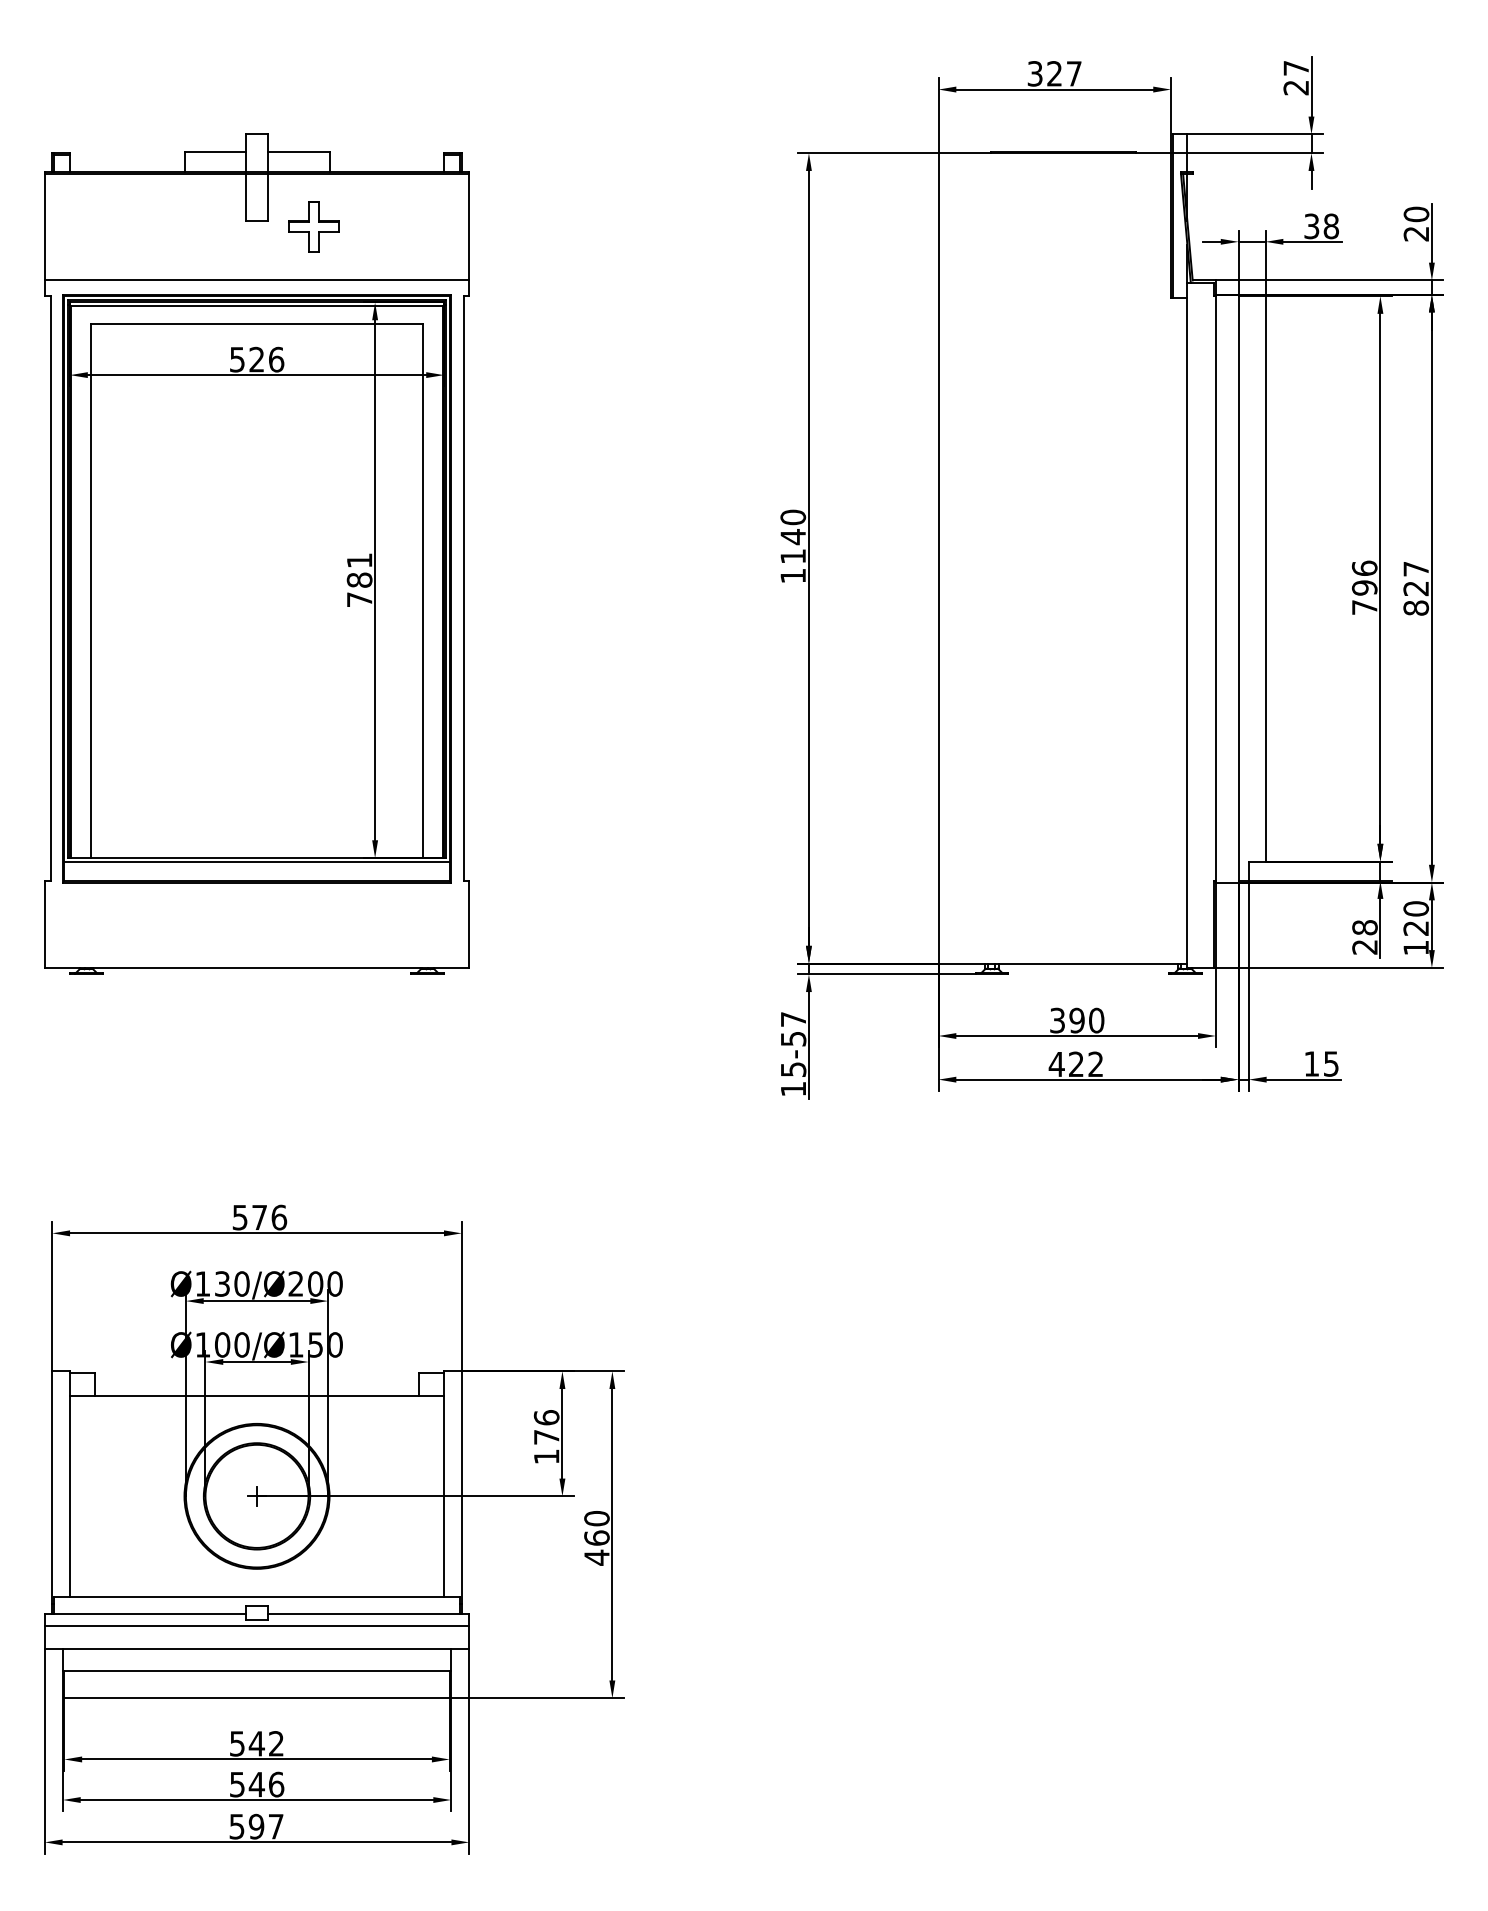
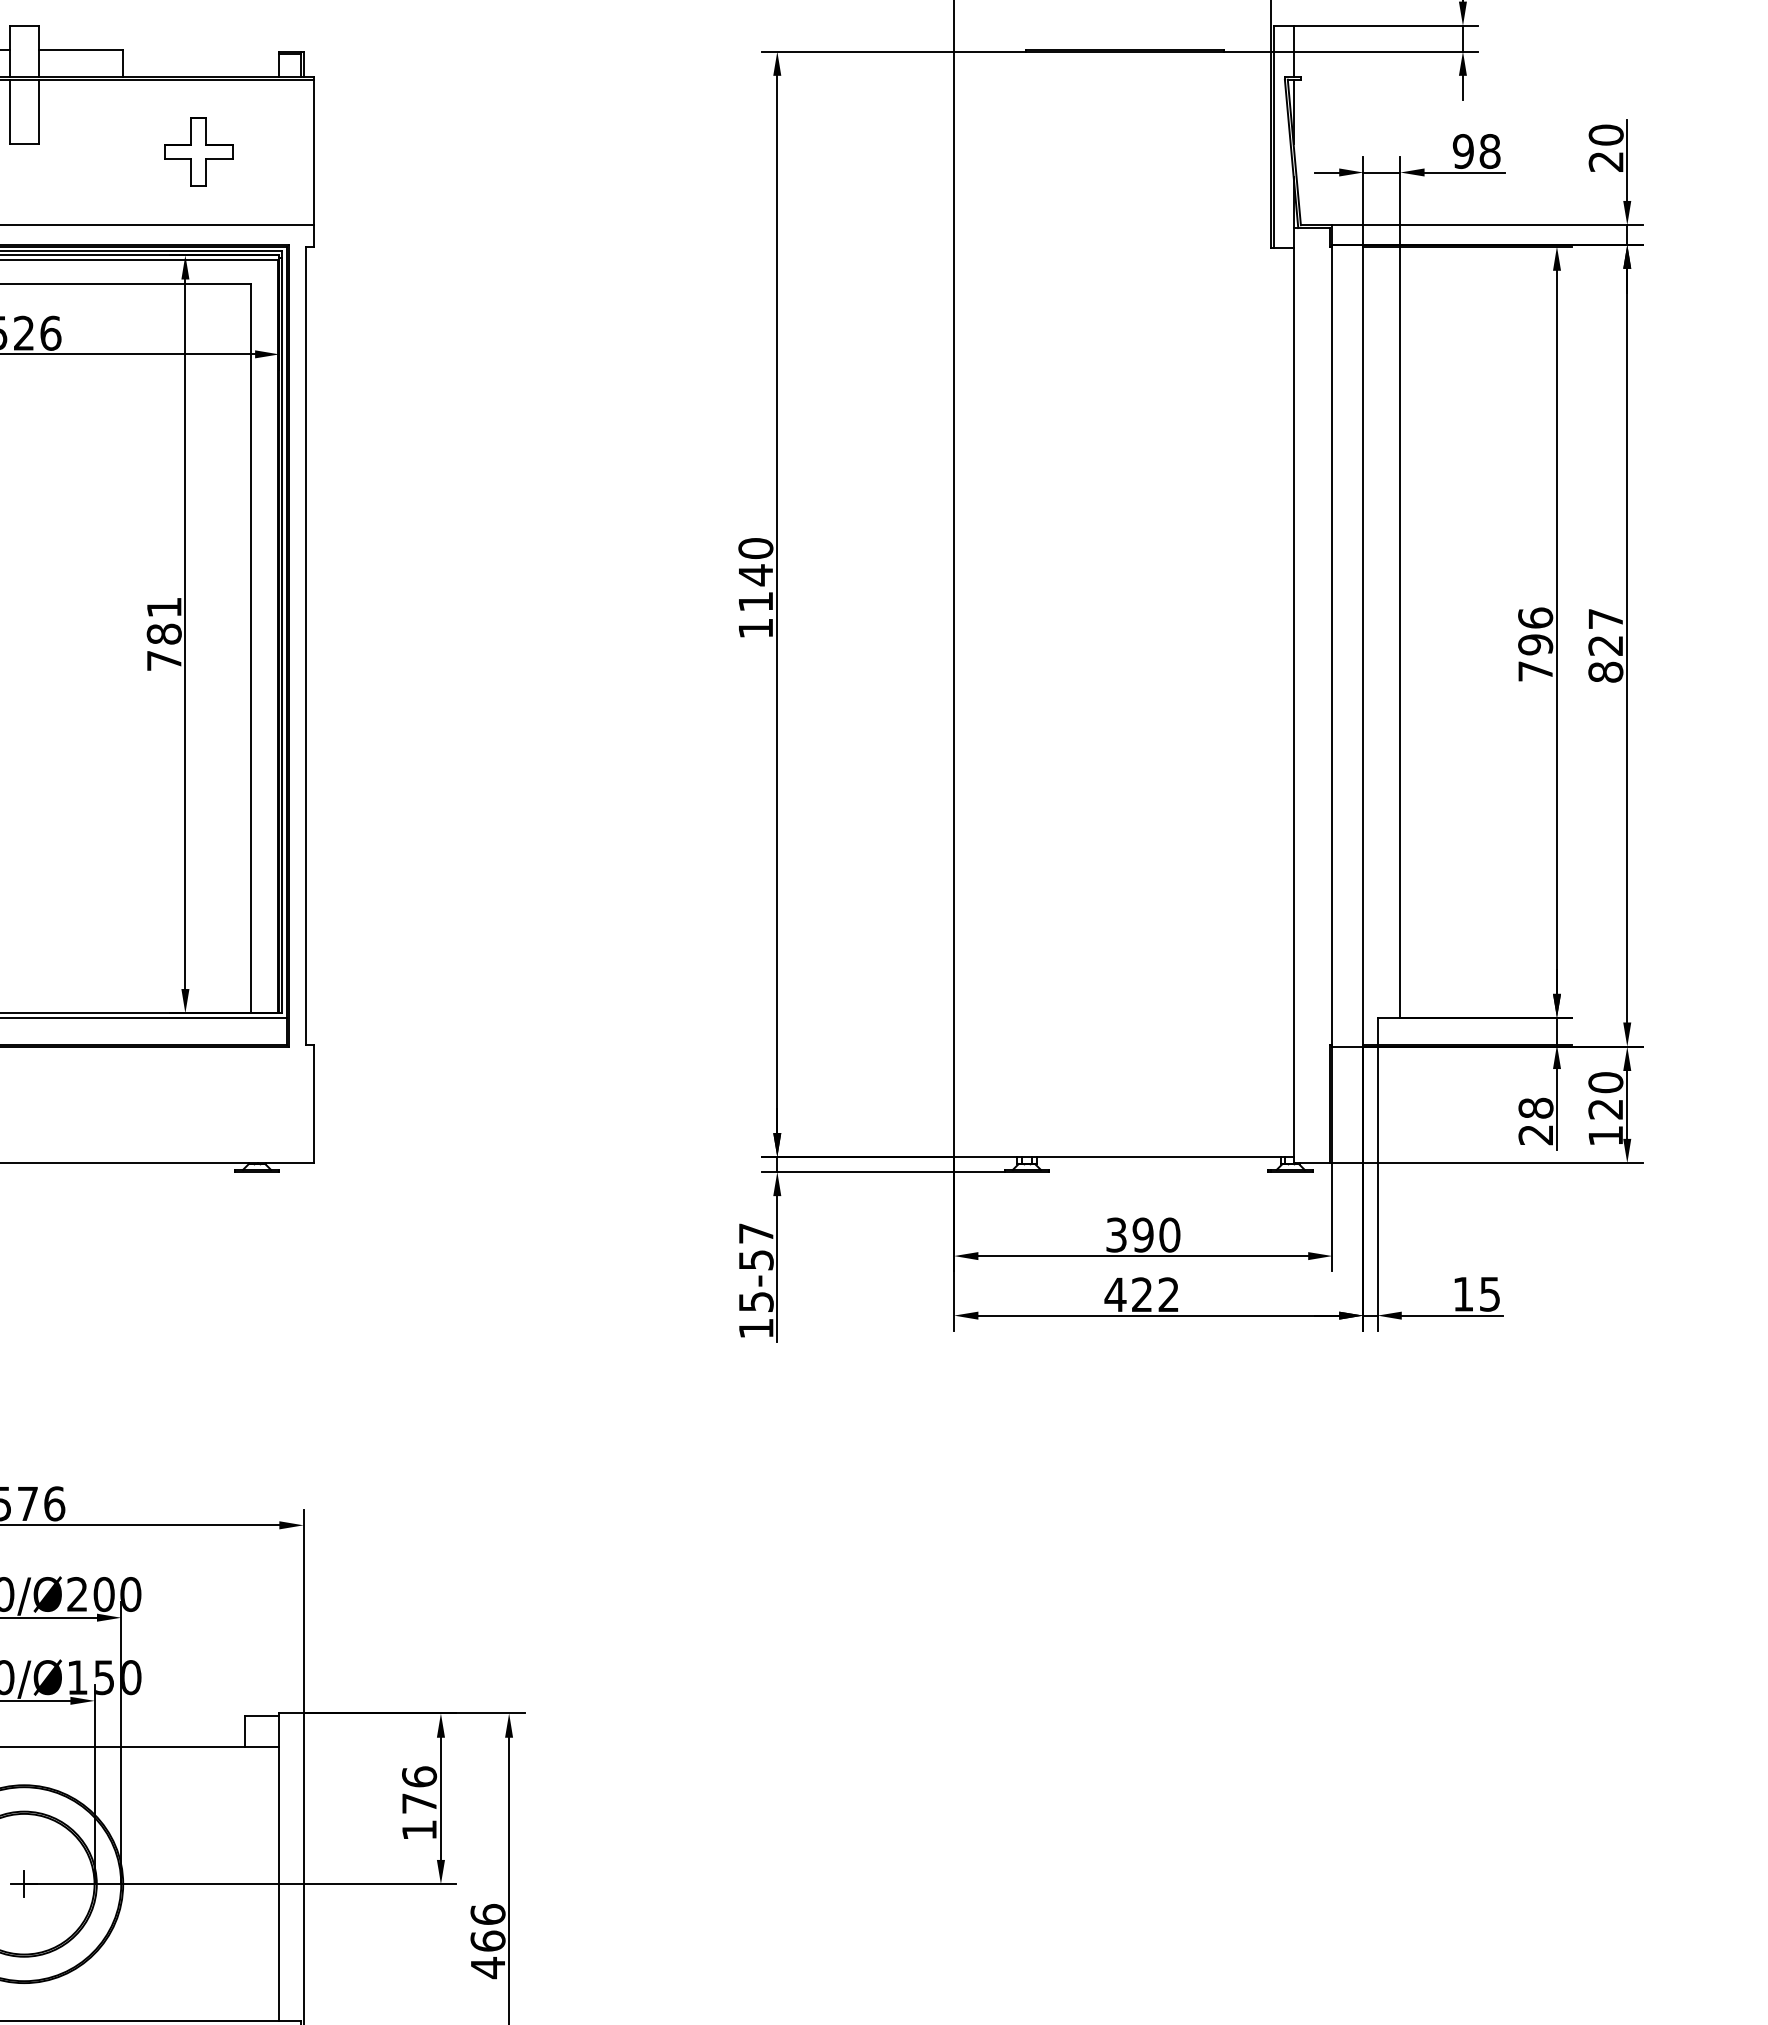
part: (313, 226) -> (198, 151), moved
text: (1311, 226) -> (1462, 151), 38 -> 98
text: (596, 1518) -> (487, 1914), 460 -> 466

